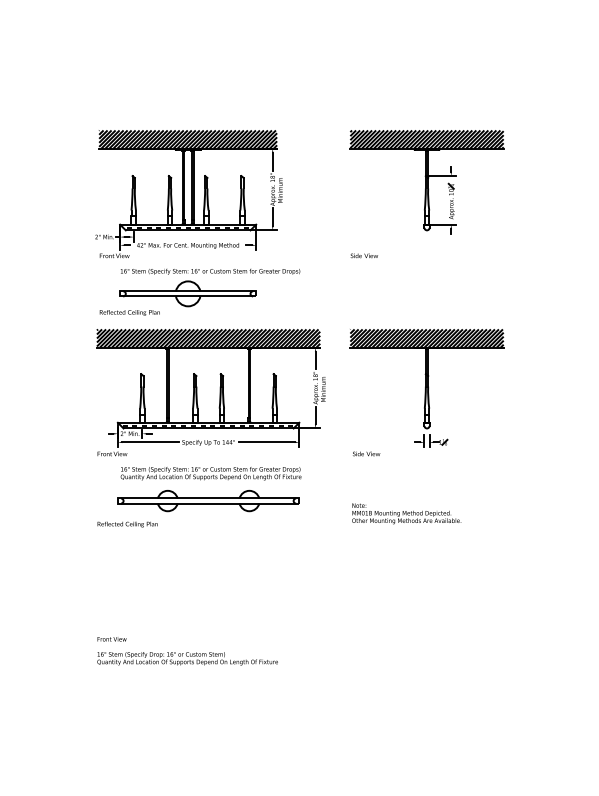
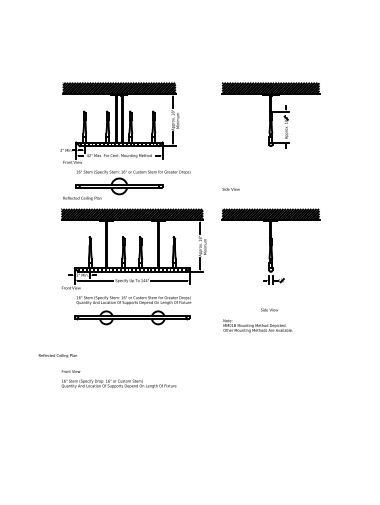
text: (363, 256) -> (230, 189), moved
text: (366, 453) -> (269, 309), moved
text: (126, 524) -> (57, 355), moved
text: (186, 651) -> (118, 379), moved

